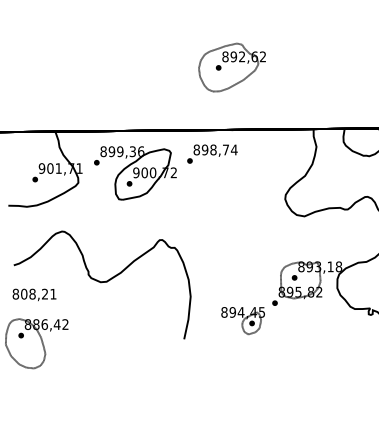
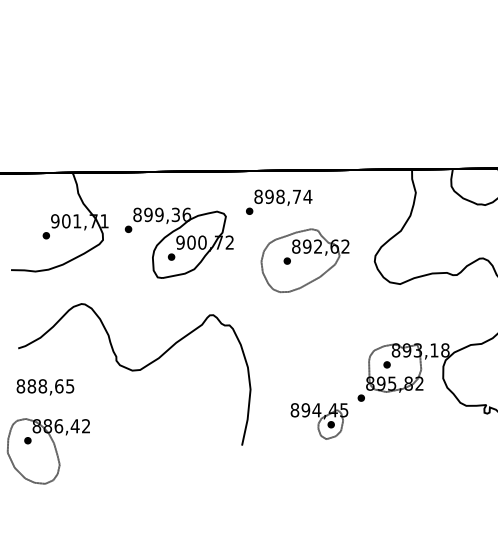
part: (231, 67) -> (304, 260), moved
part: (135, 173) -> (179, 243), moved
text: (38, 293) -> (50, 385), 808,21 -> 888,65

